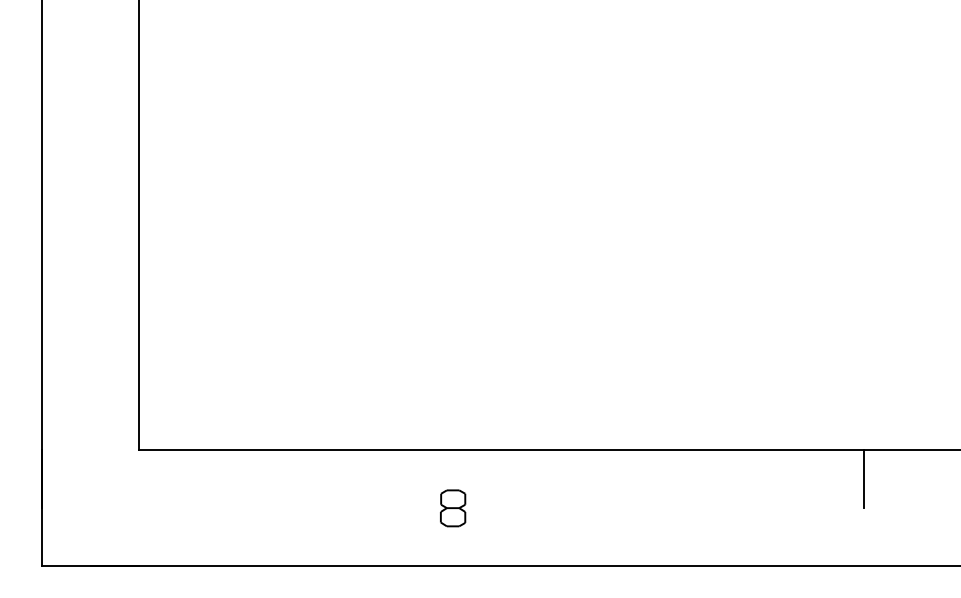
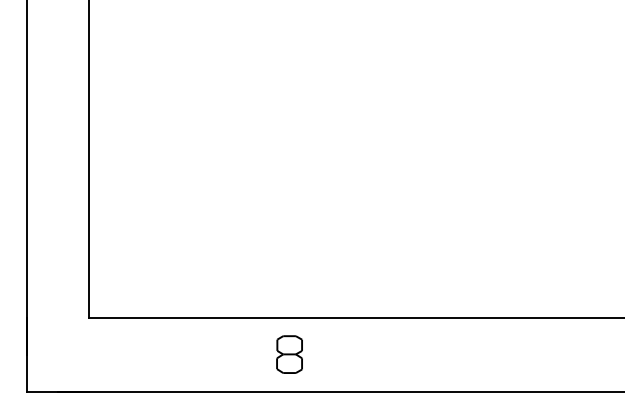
line: (863, 478) -> (552, 335), removed
part: (452, 507) -> (289, 354), size x1.6

